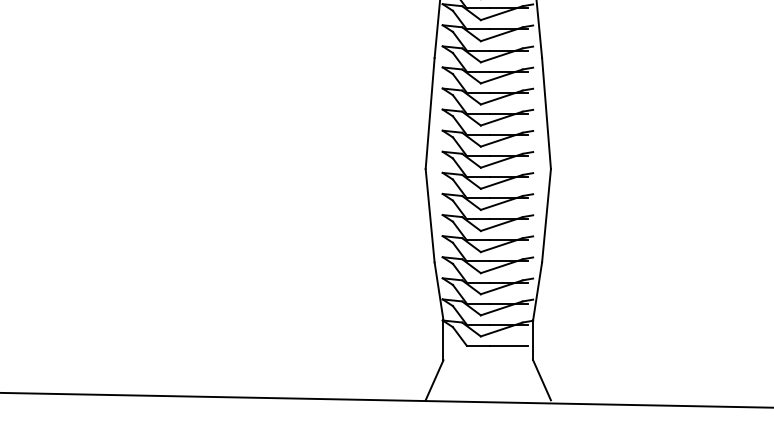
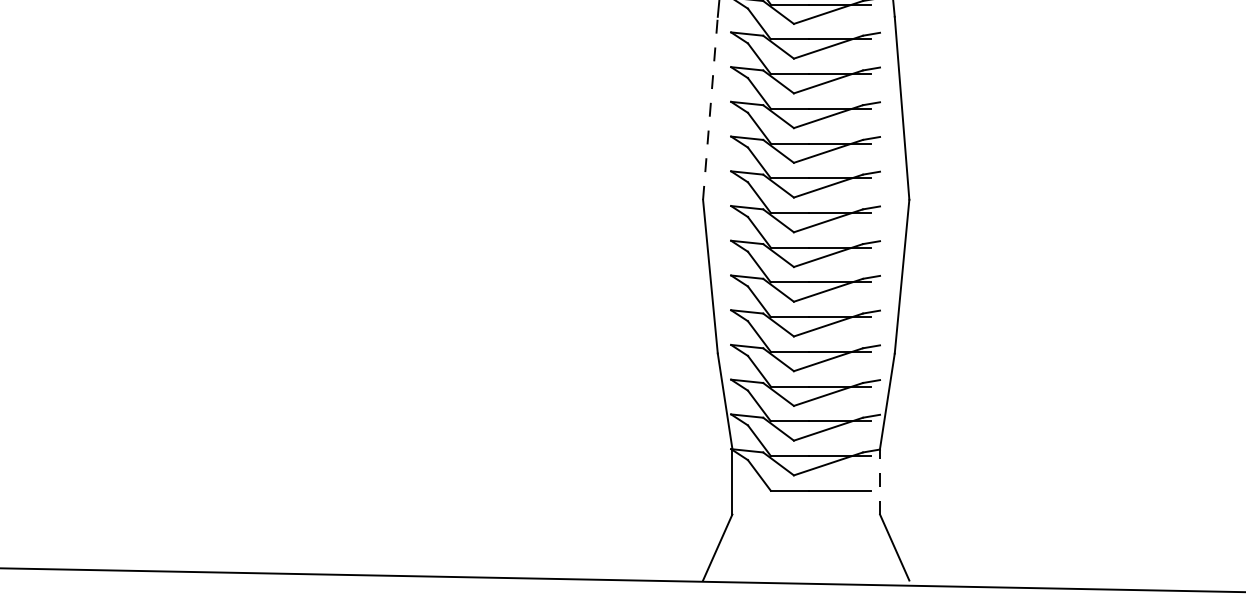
line: (430, 113) -> (711, 108), solid -> dashed
line: (533, 340) -> (880, 482), solid -> dashed

